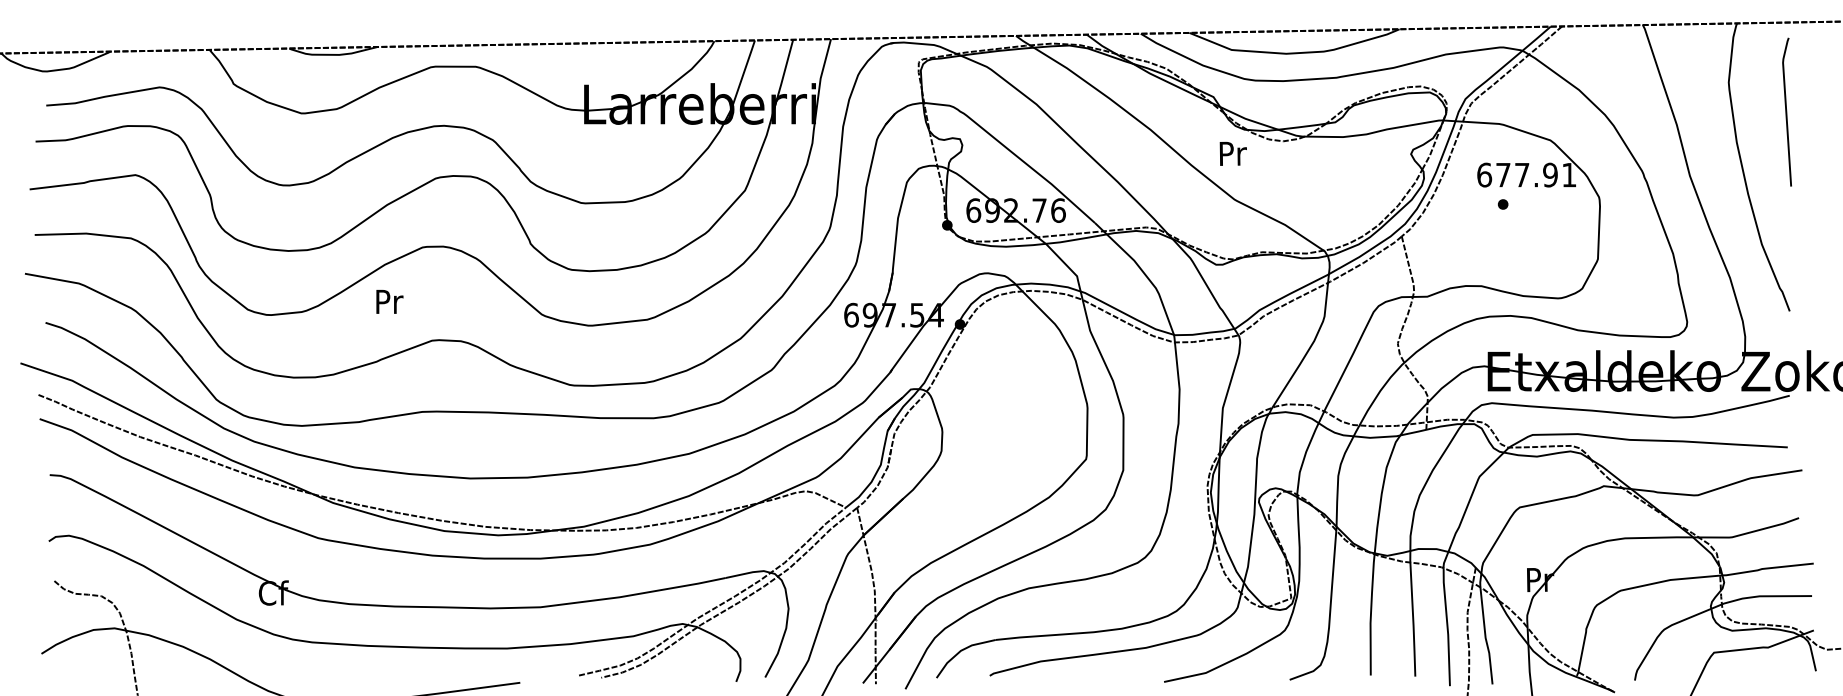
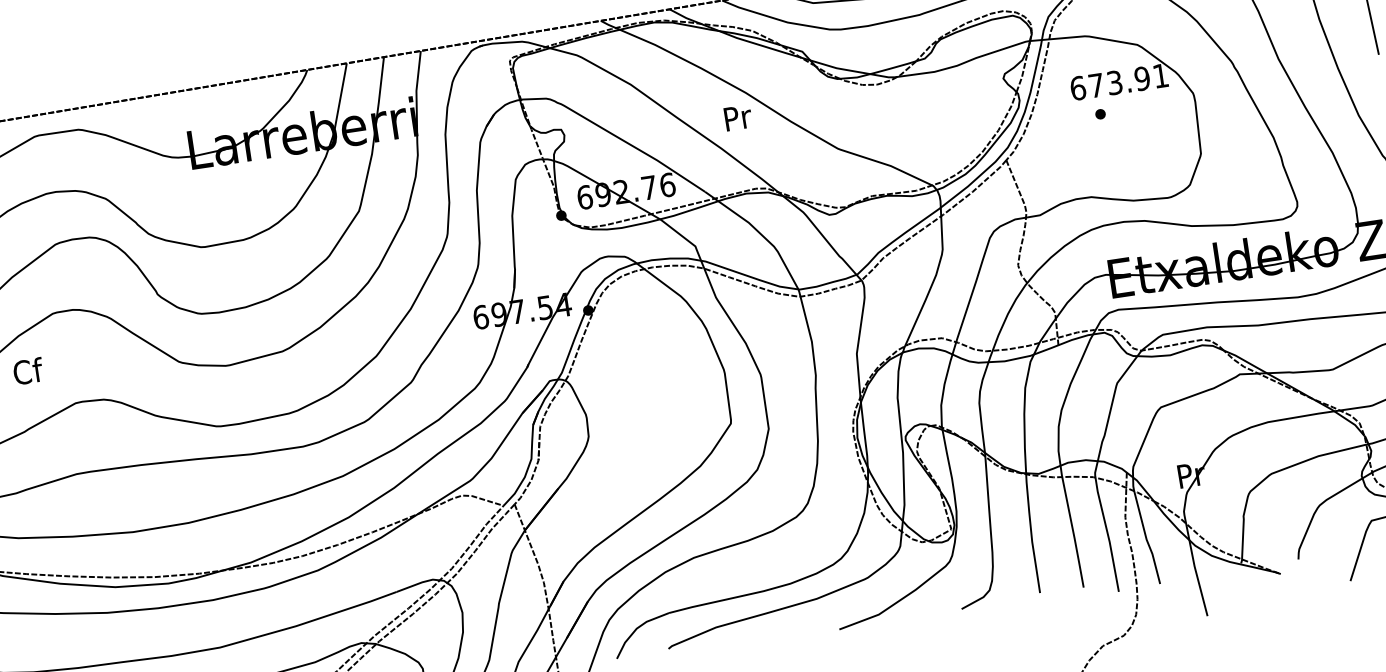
text: (1232, 153) -> (737, 117), moved
text: (1522, 174) -> (1115, 82), 677.91 -> 673.91
text: (389, 301) -> (28, 371), Pr -> Cf

